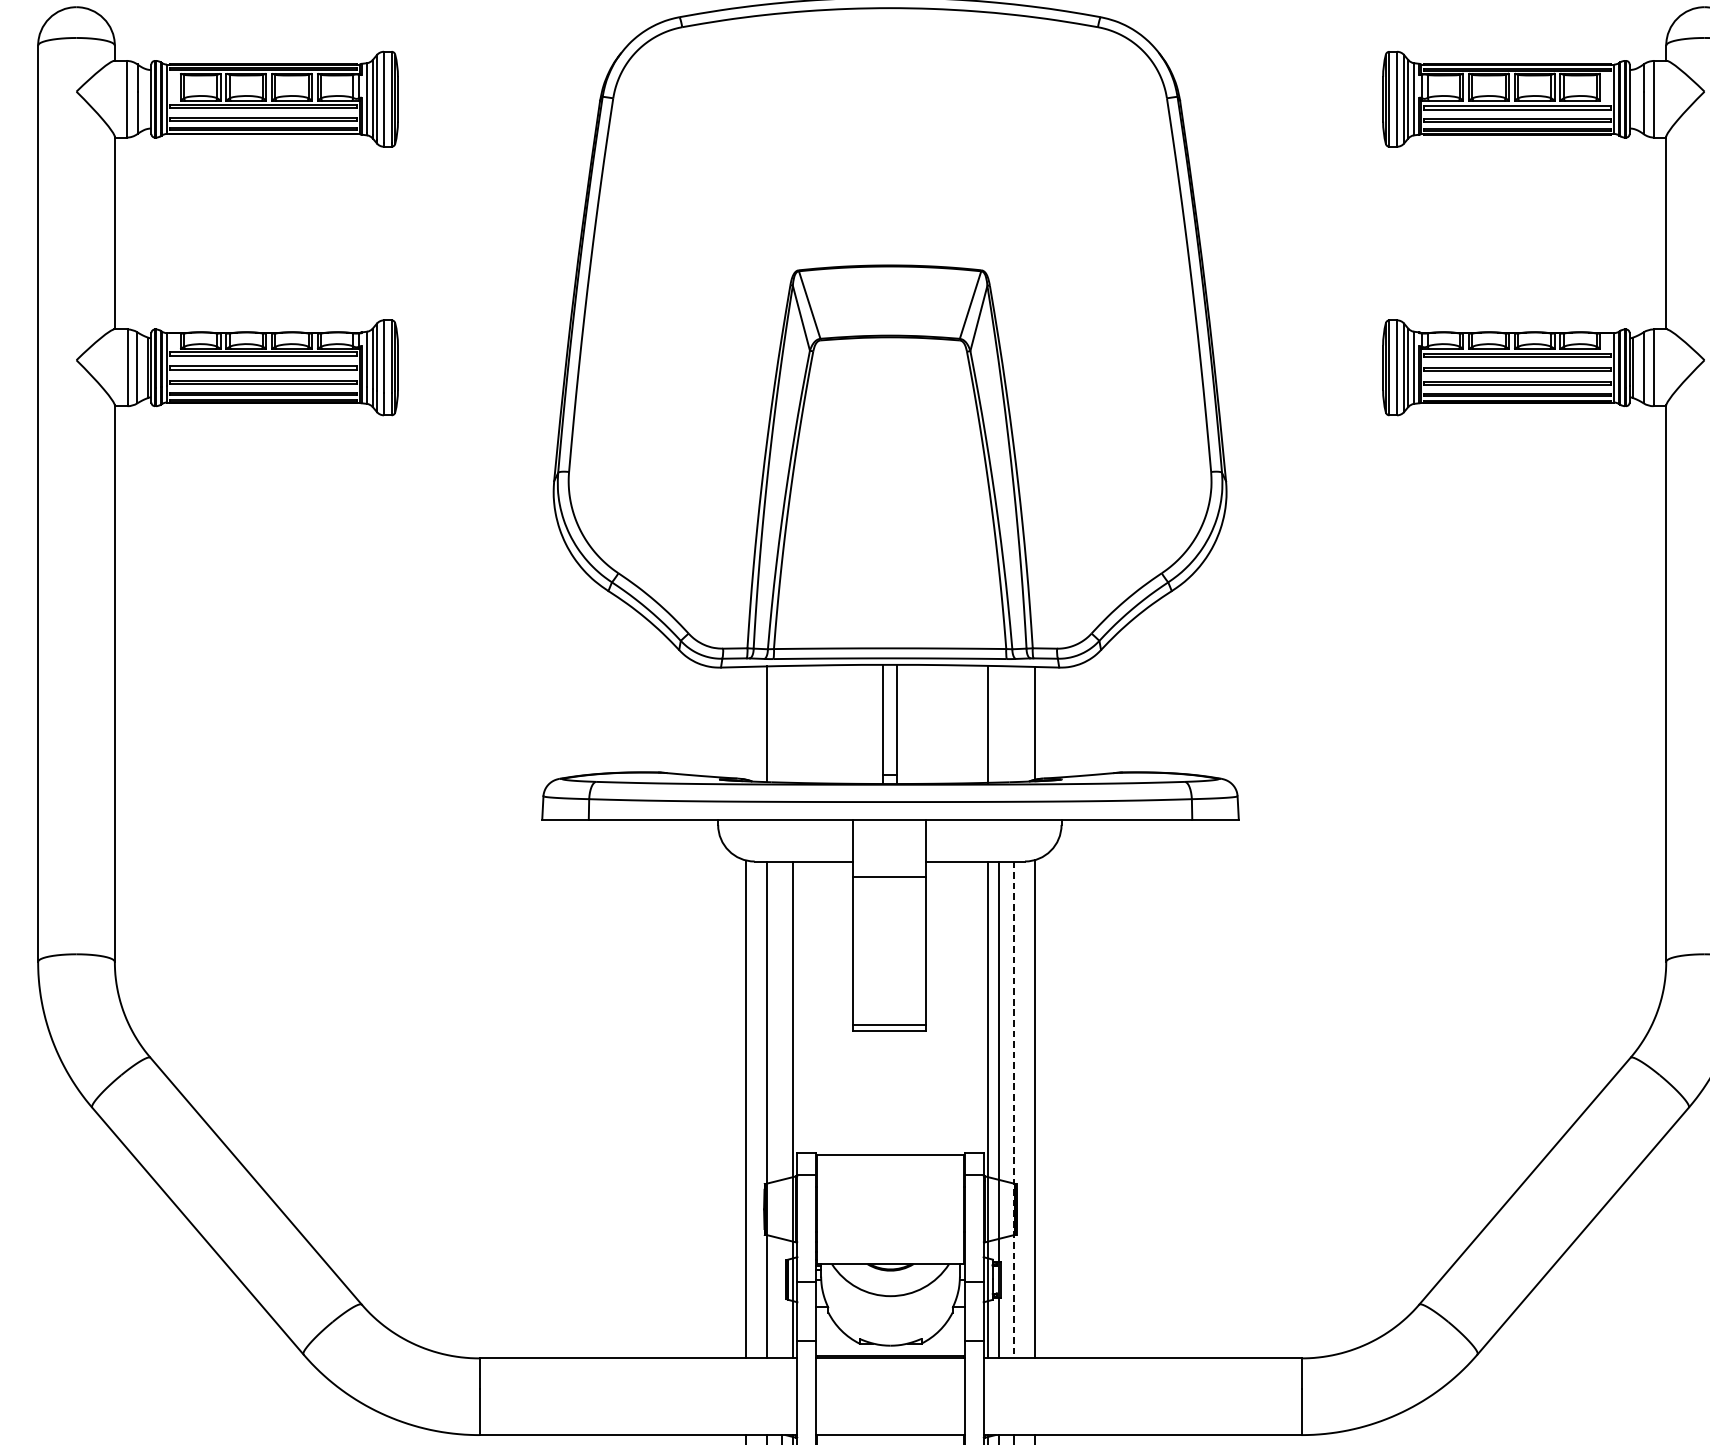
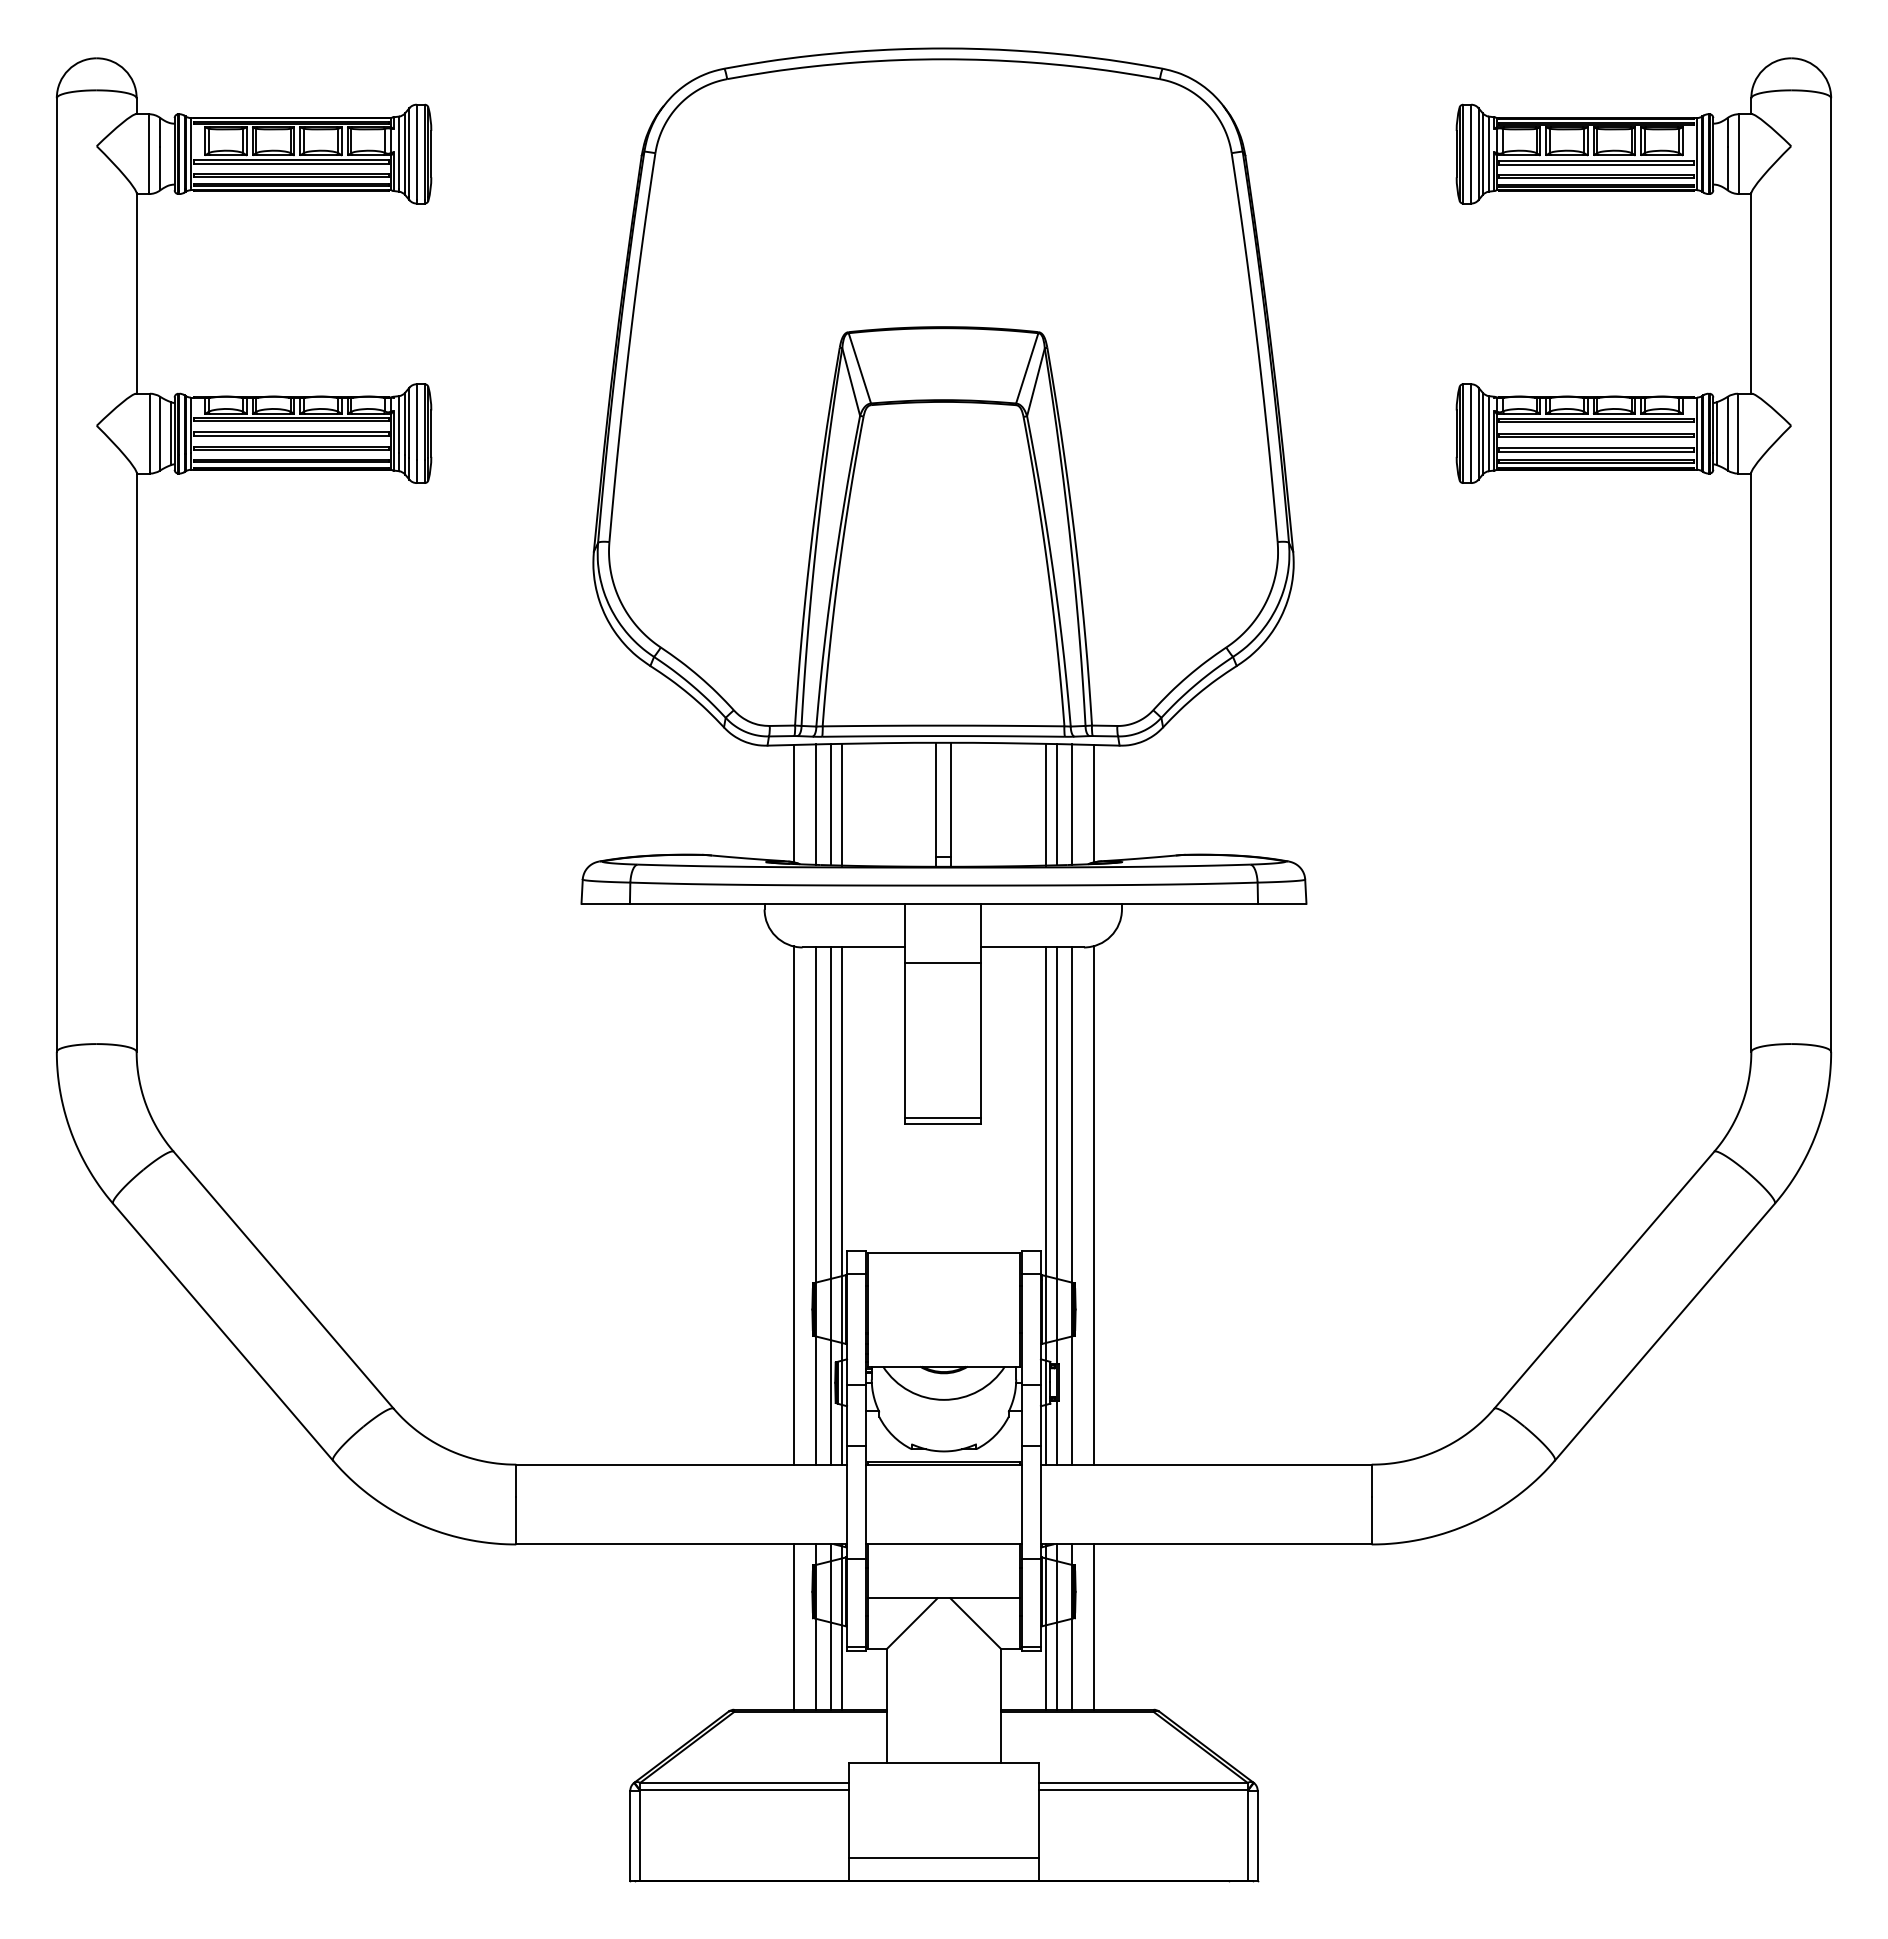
line: (745, 724) -> (793, 804), added
line: (782, 724) -> (831, 804), added
line: (793, 724) -> (842, 804), added
line: (998, 724) -> (1056, 804), added
line: (1014, 724) -> (1072, 804), added
line: (782, 1109) -> (831, 1205), added
line: (1014, 1110) -> (1072, 1206), dashed -> solid

